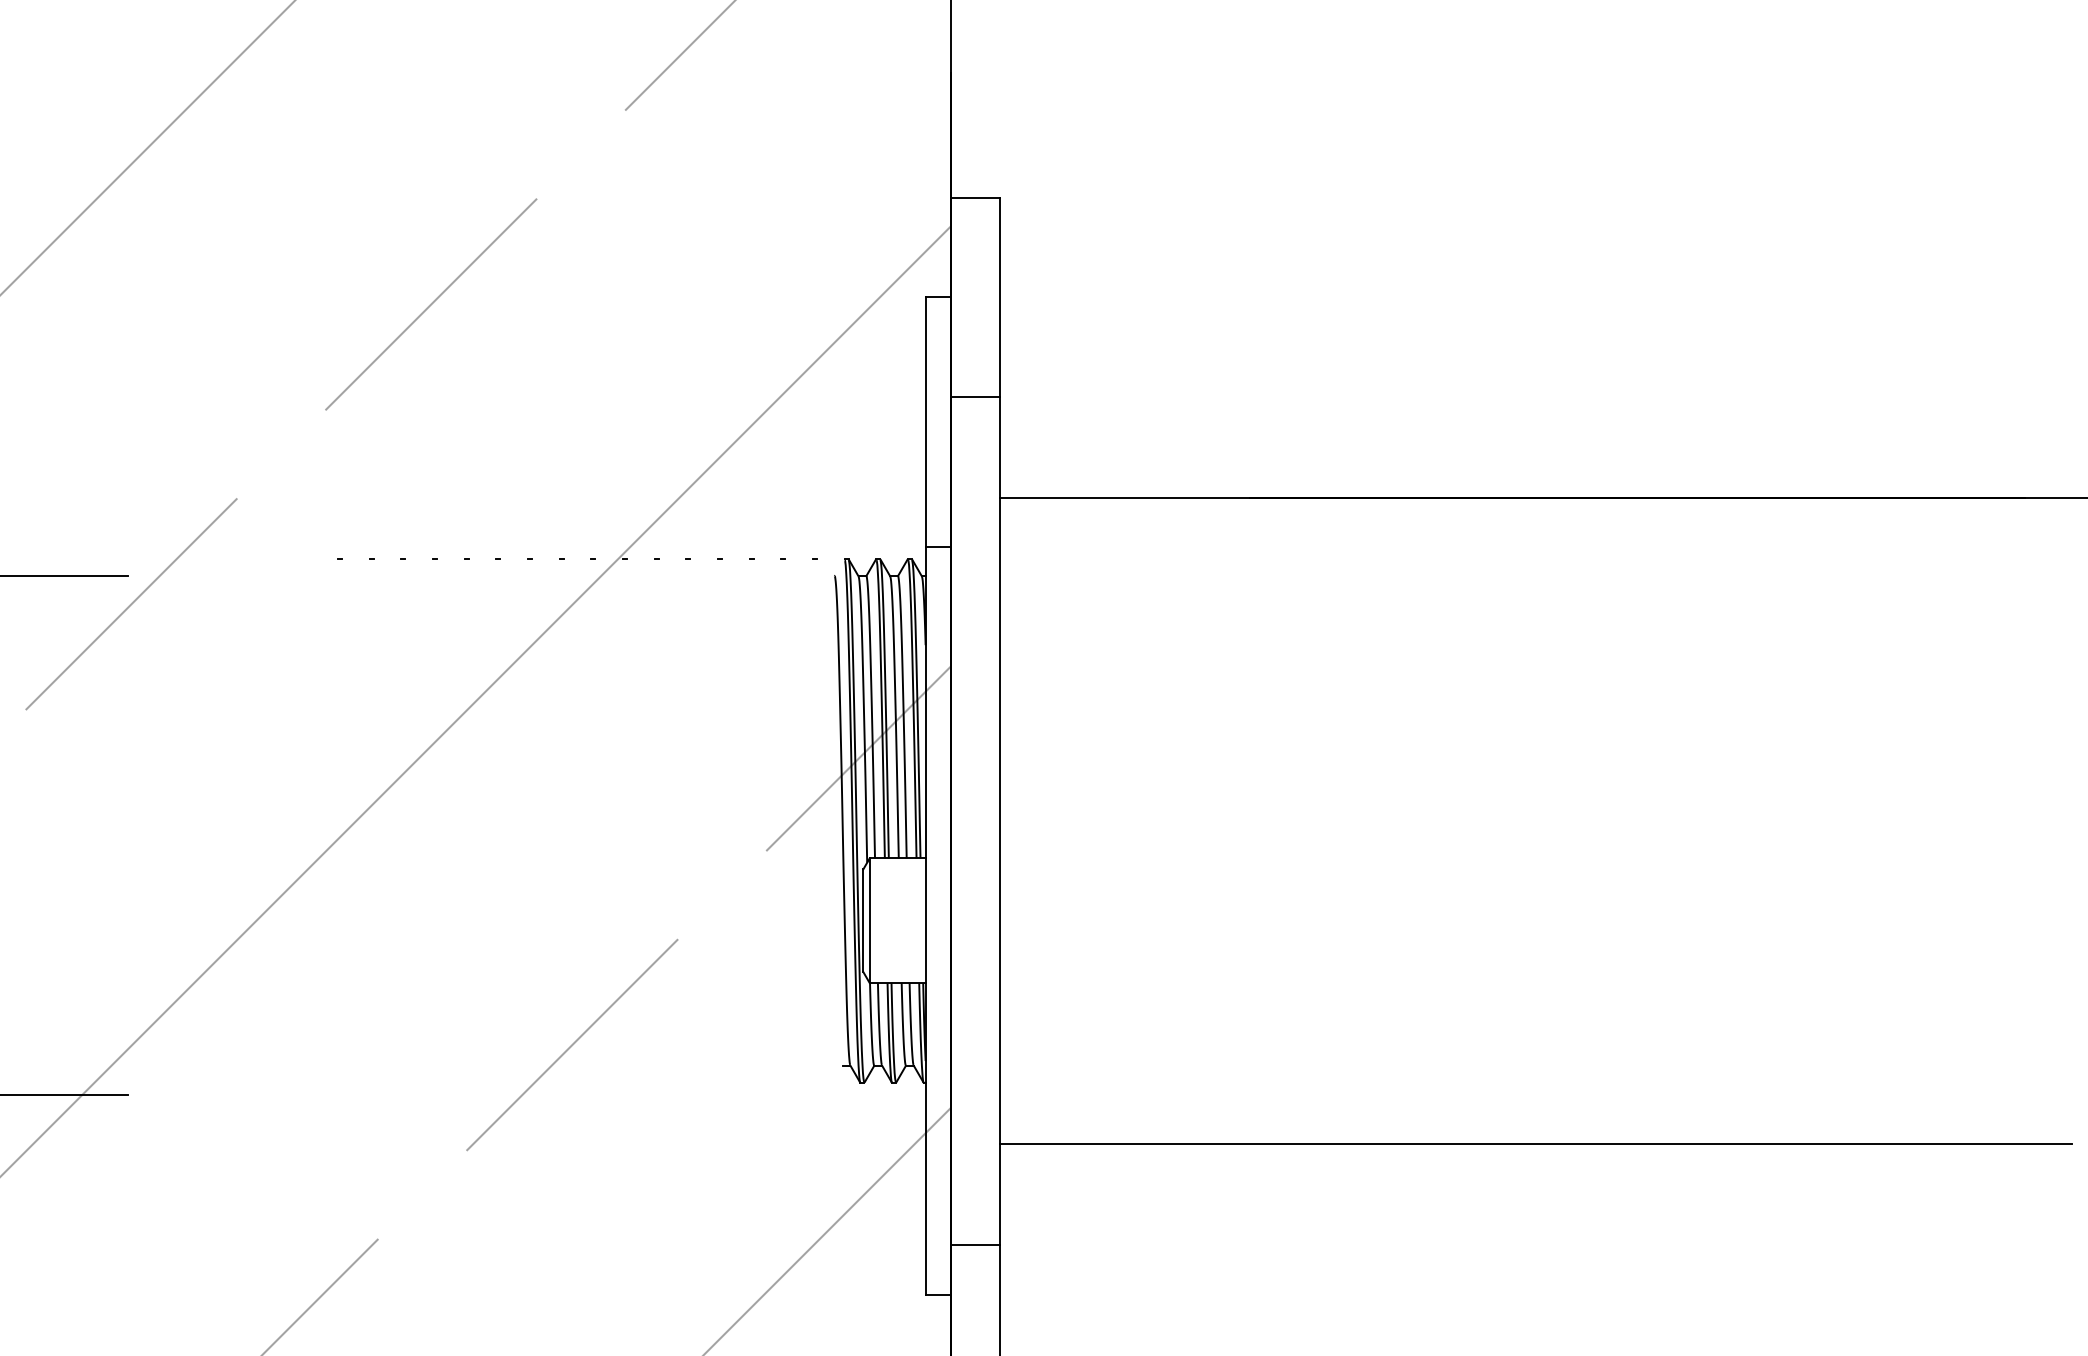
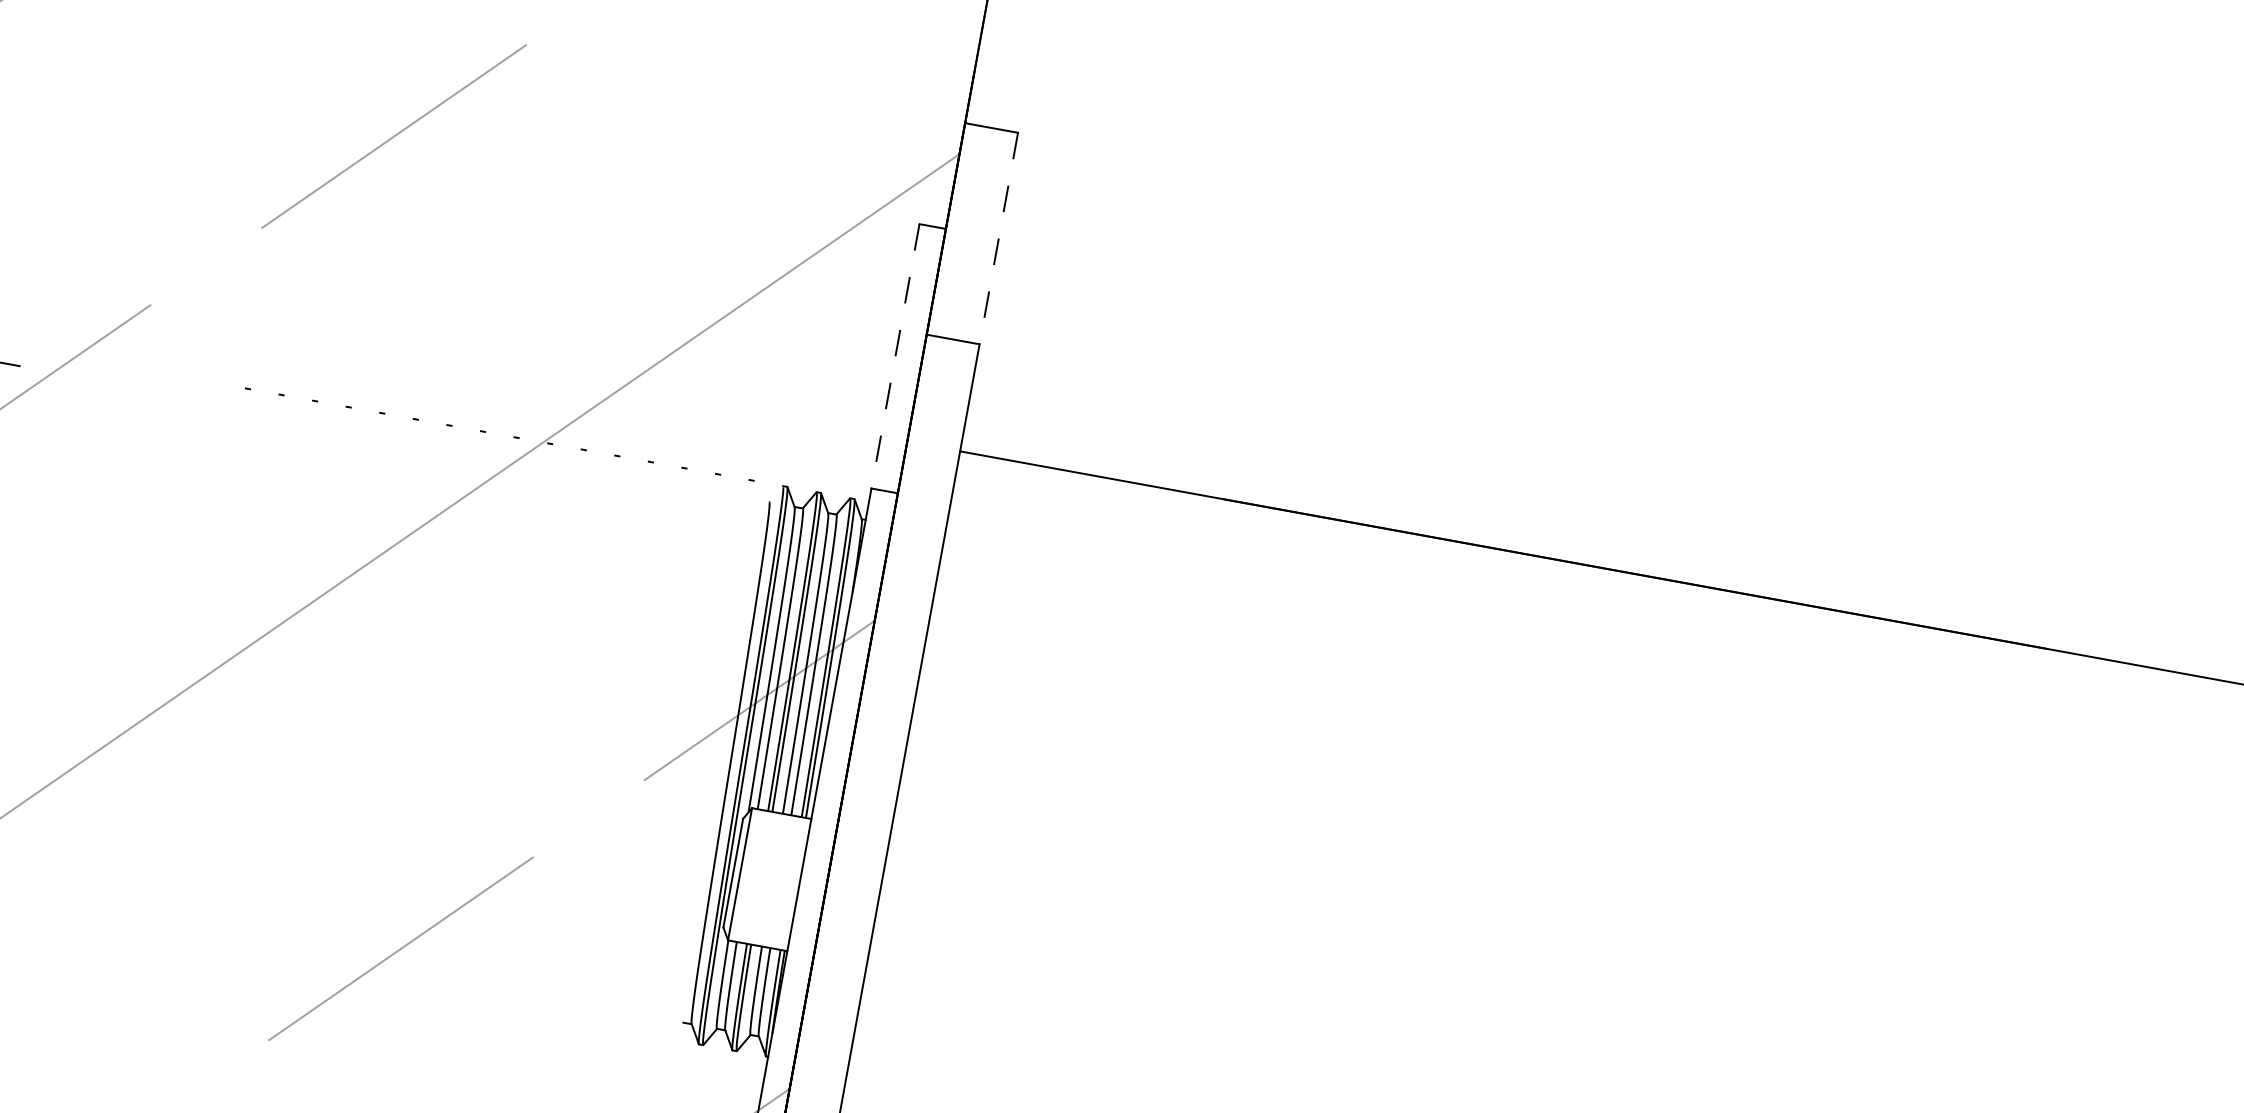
line: (1000, 297) -> (998, 238), solid -> dashed
line: (925, 422) -> (895, 356), solid -> dashed

